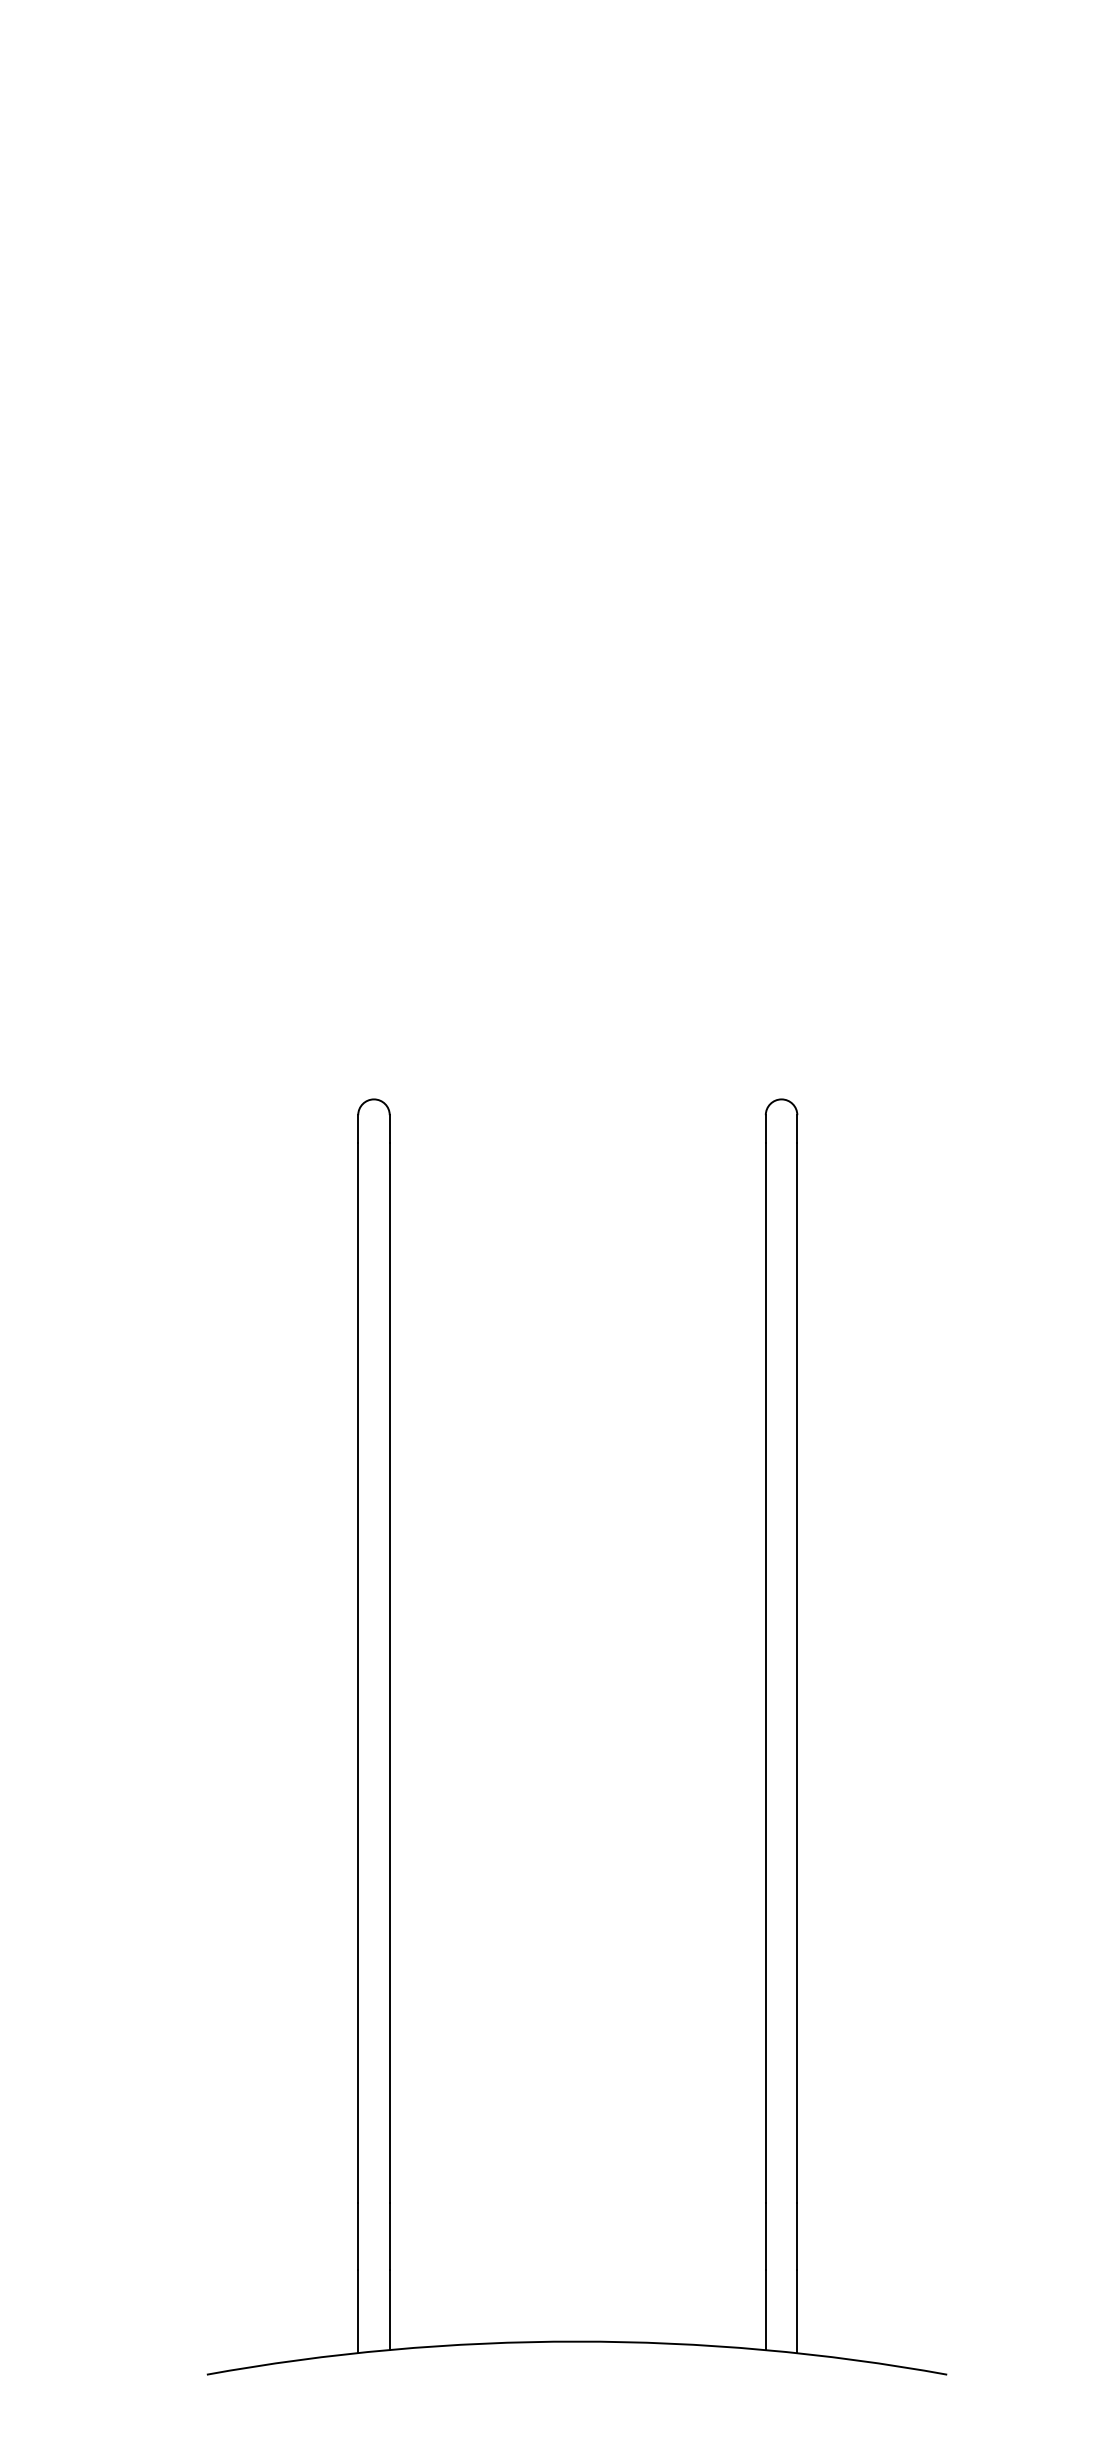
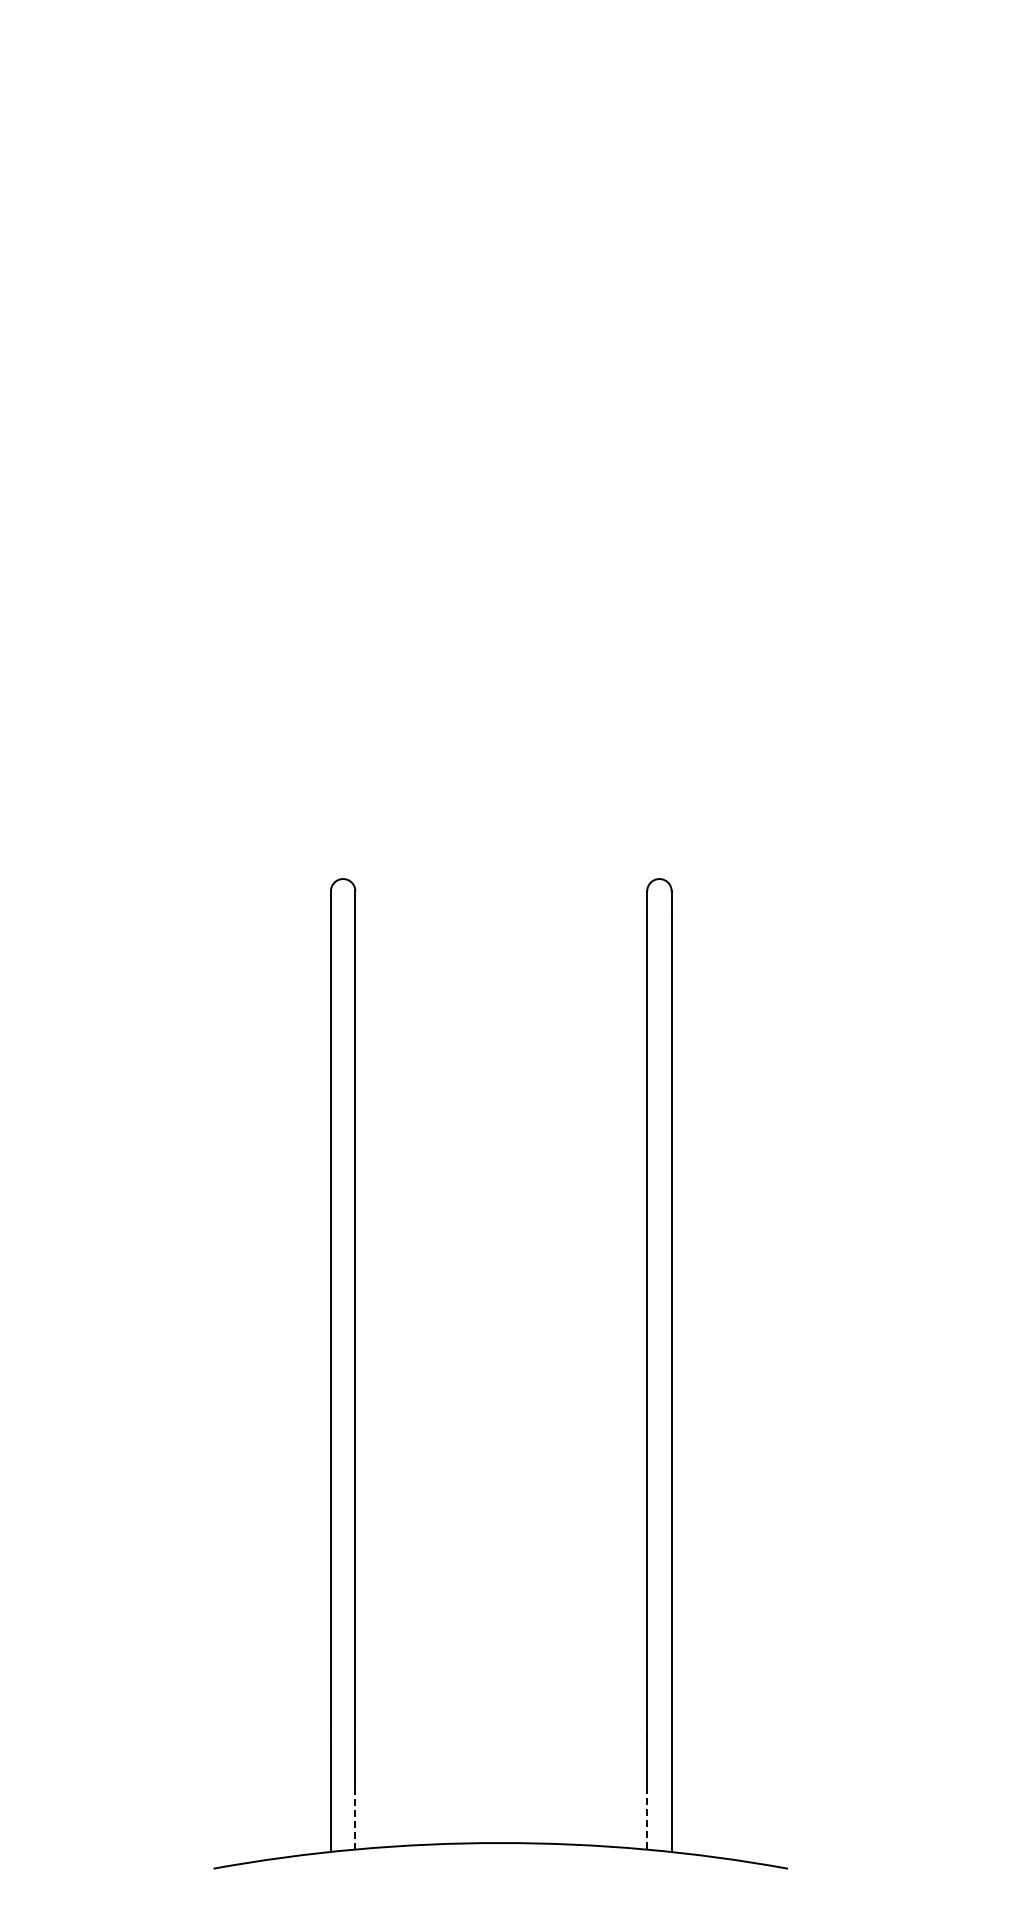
line: (389, 2308) -> (355, 1817), solid -> dashed
line: (766, 2311) -> (647, 1819), solid -> dashed

